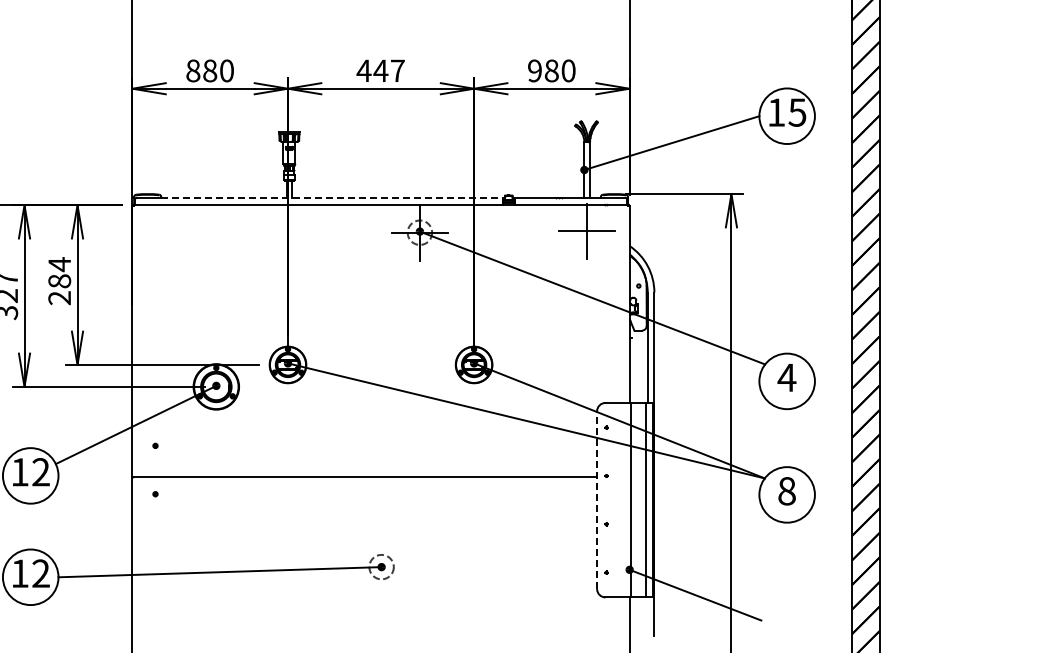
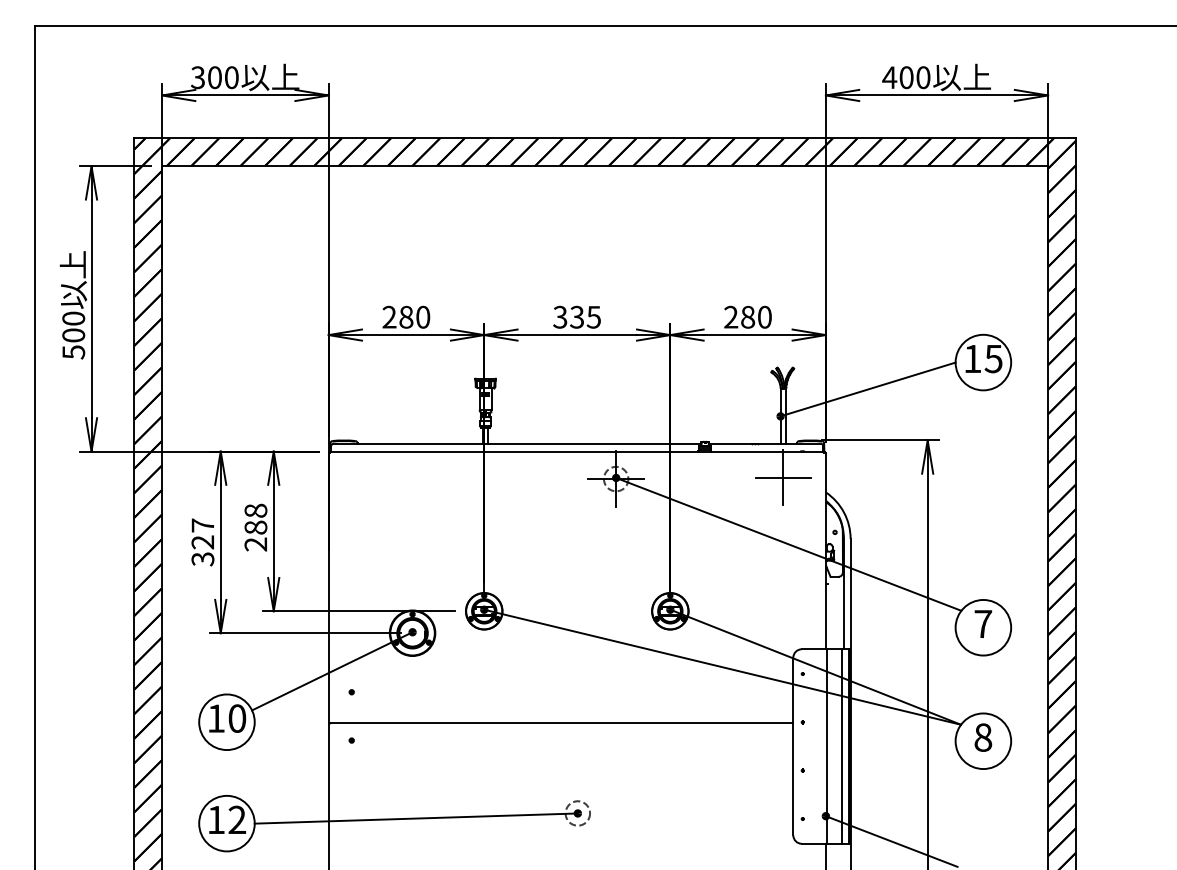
text: (193, 70) -> (389, 316), 880 -> 280
text: (380, 70) -> (576, 316), 447 -> 335
text: (535, 71) -> (731, 317), 980 -> 280
line: (333, 198) -> (529, 444), dashed -> solid
text: (59, 264) -> (255, 510), 284 -> 288
text: (786, 377) -> (982, 623), 4 -> 7
text: (41, 472) -> (237, 718), 12 -> 10
line: (597, 500) -> (793, 746), dashed -> solid

